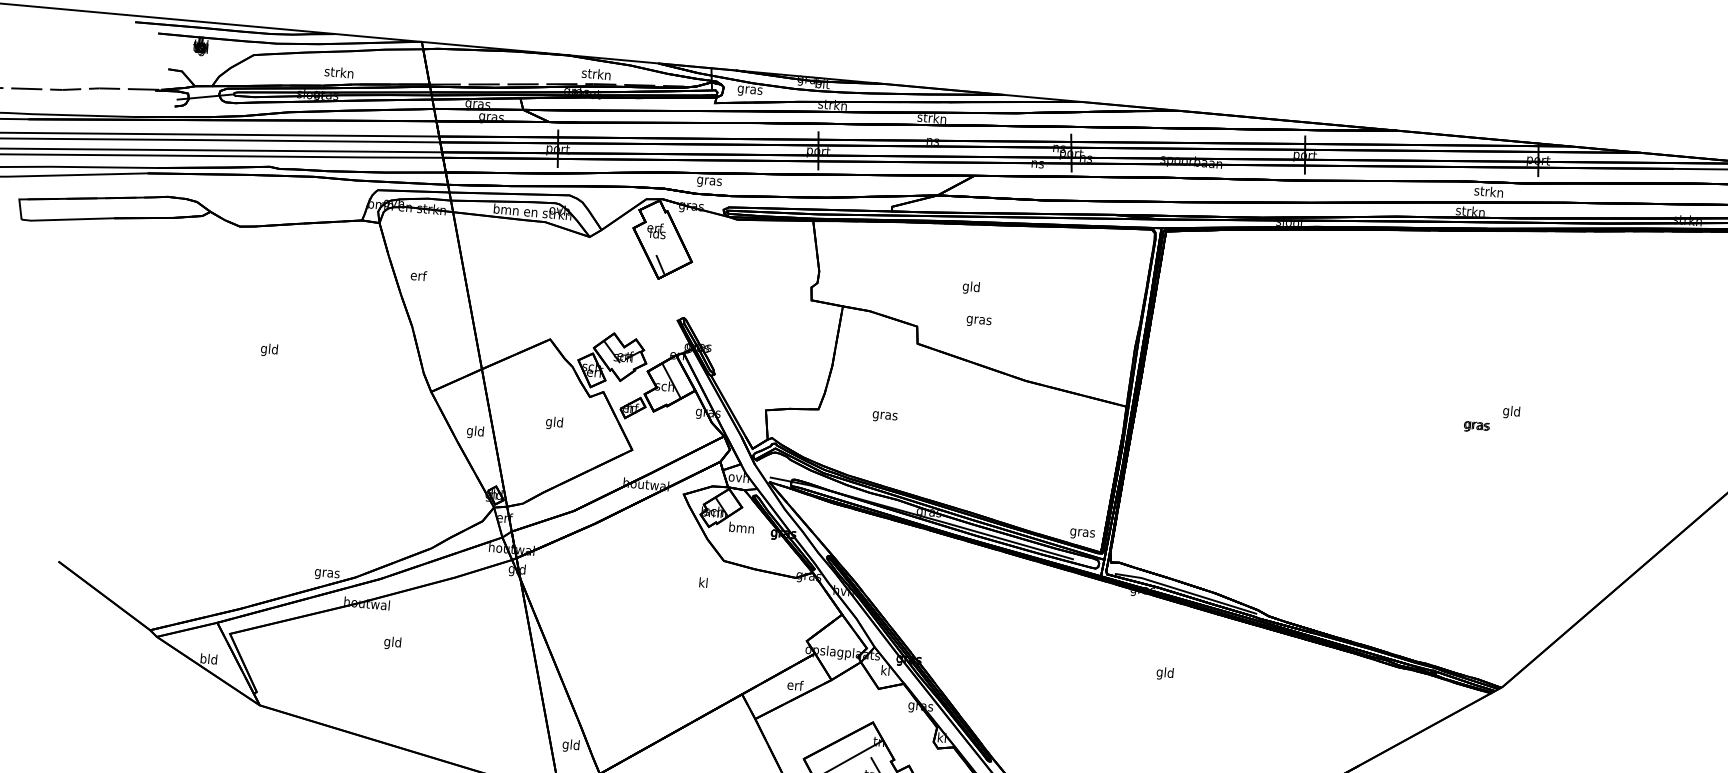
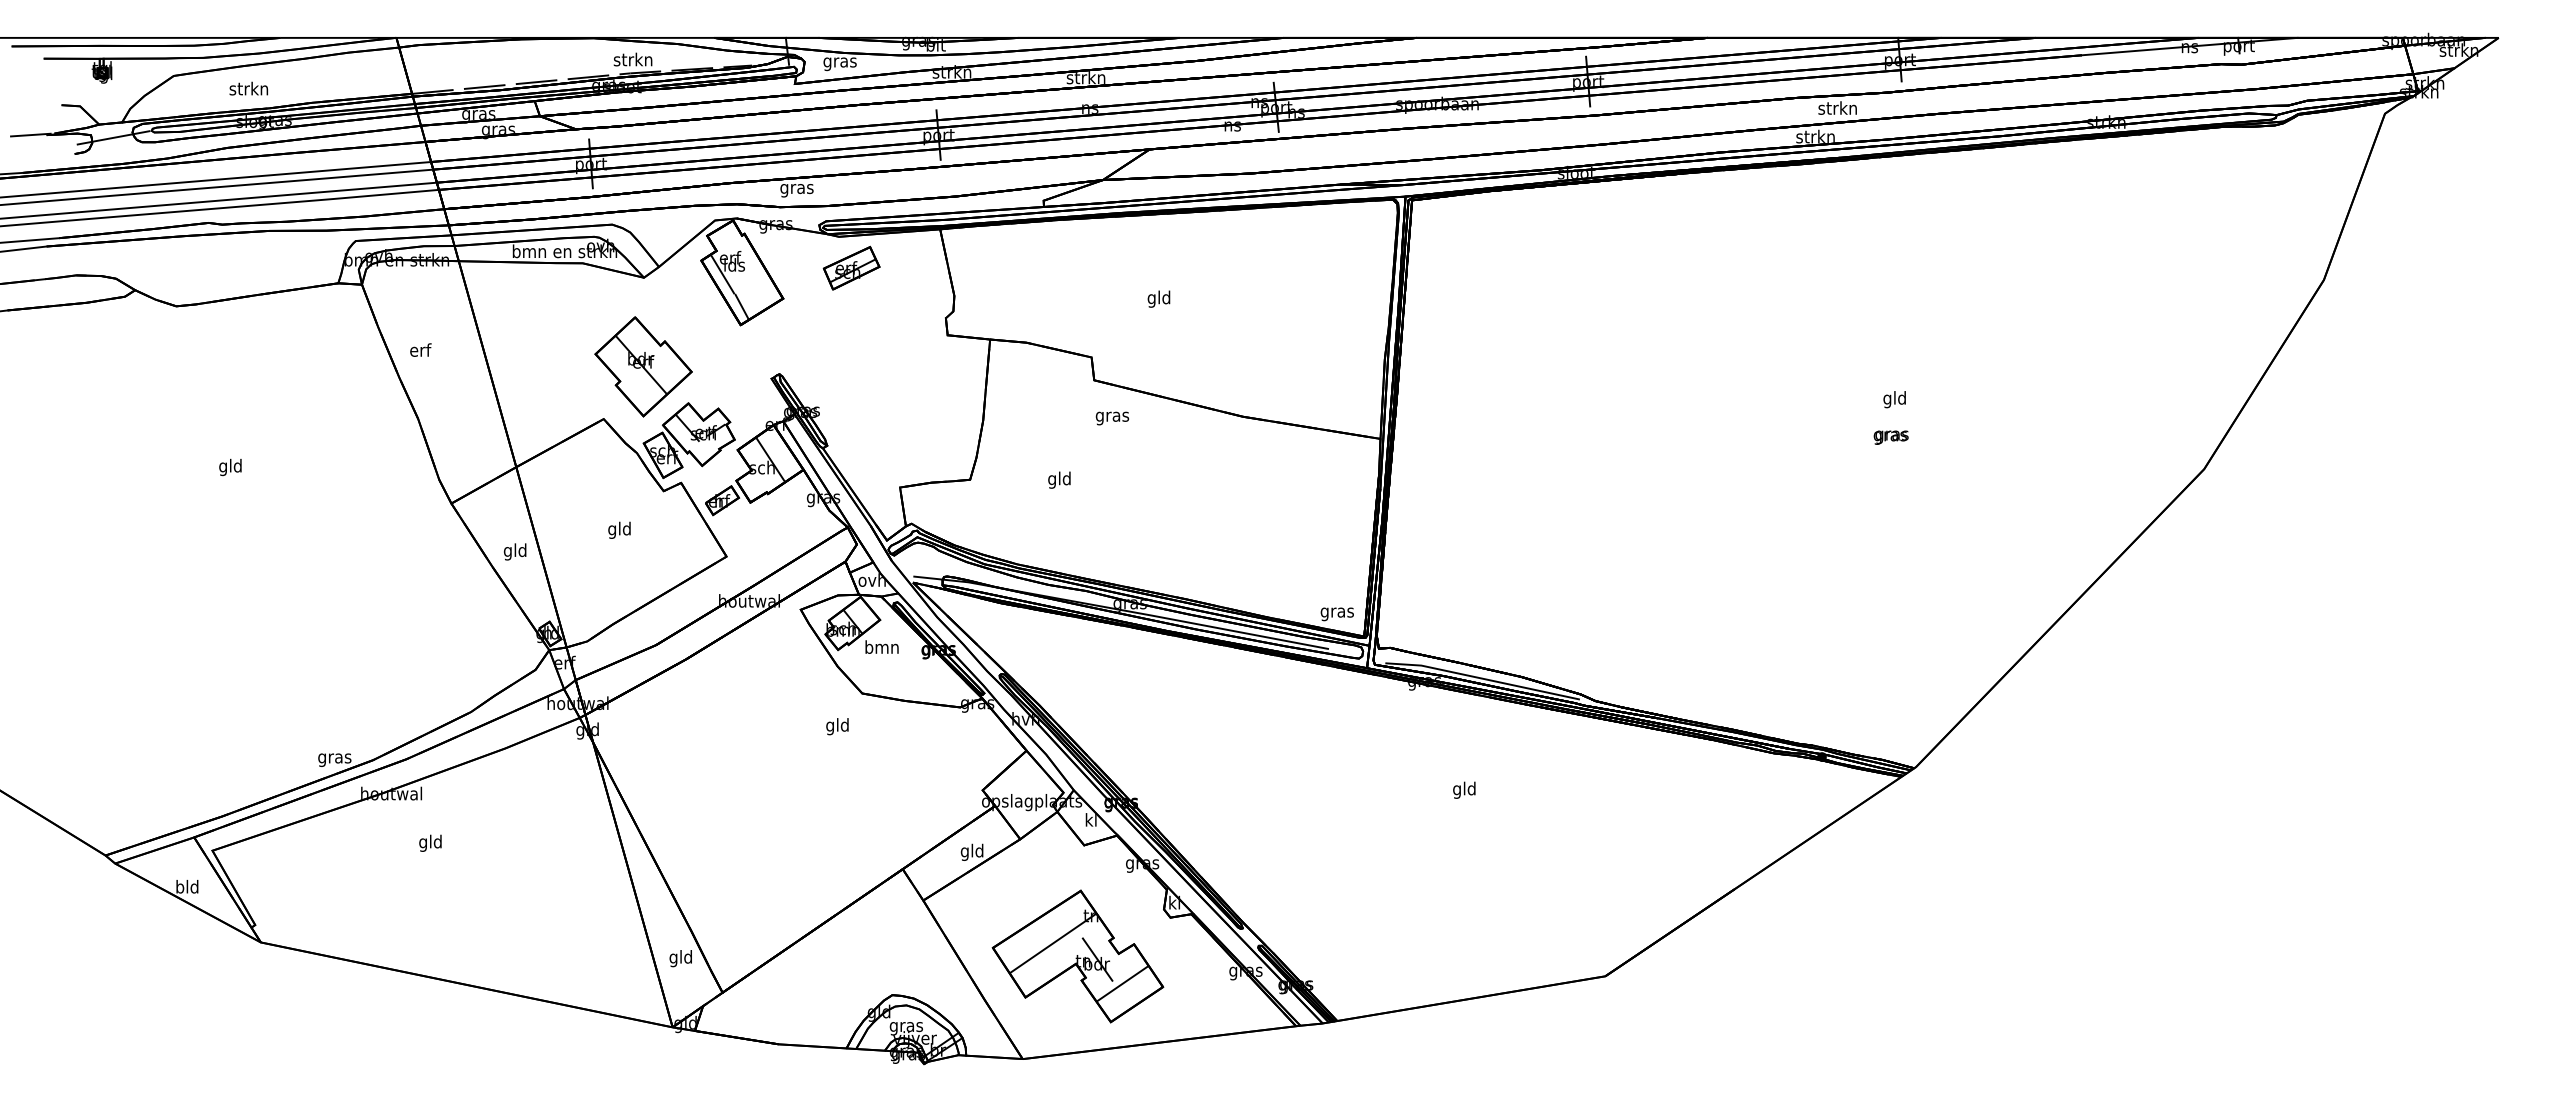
text: (338, 72) -> (248, 88), moved
line: (648, 239) -> (722, 274), added
part: (744, 243) -> (851, 267), added
part: (583, 302) -> (643, 366), added
text: (978, 321) -> (1111, 418), moved
text: (885, 415) -> (1059, 479), gras -> gld
text: (1476, 426) -> (1890, 437), moved
text: (703, 583) -> (837, 726), kl -> gld
text: (794, 685) -> (971, 851), erf -> gld

